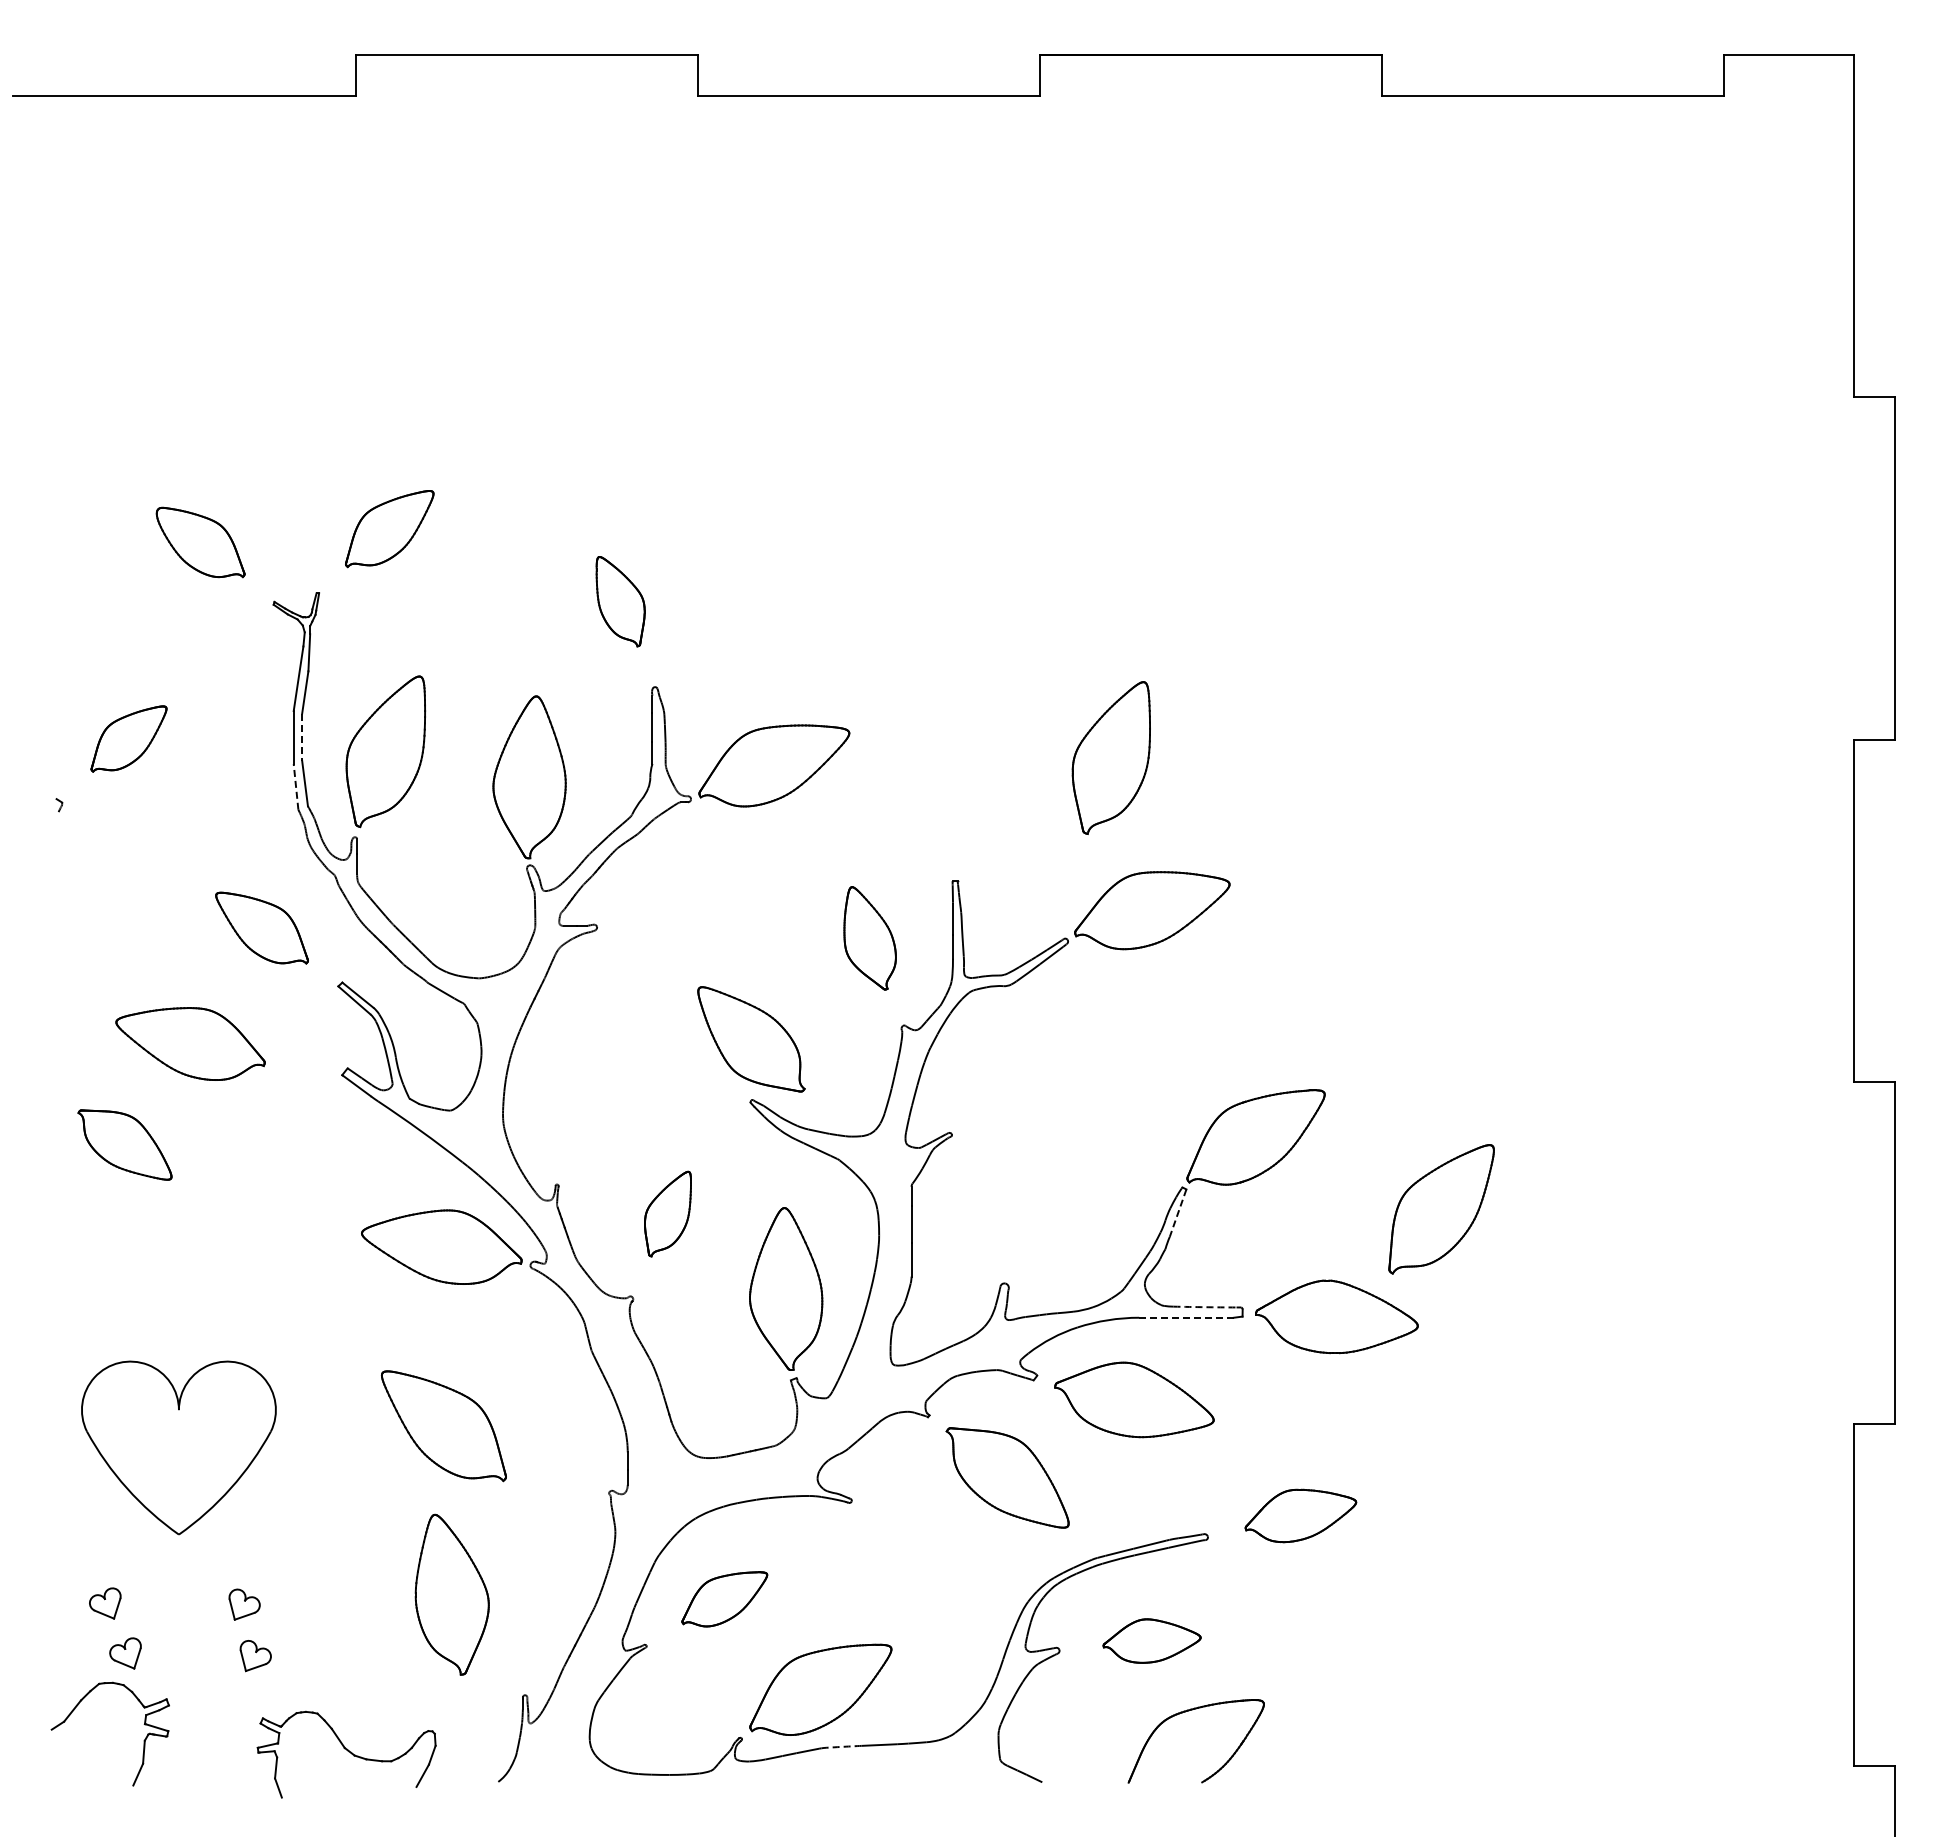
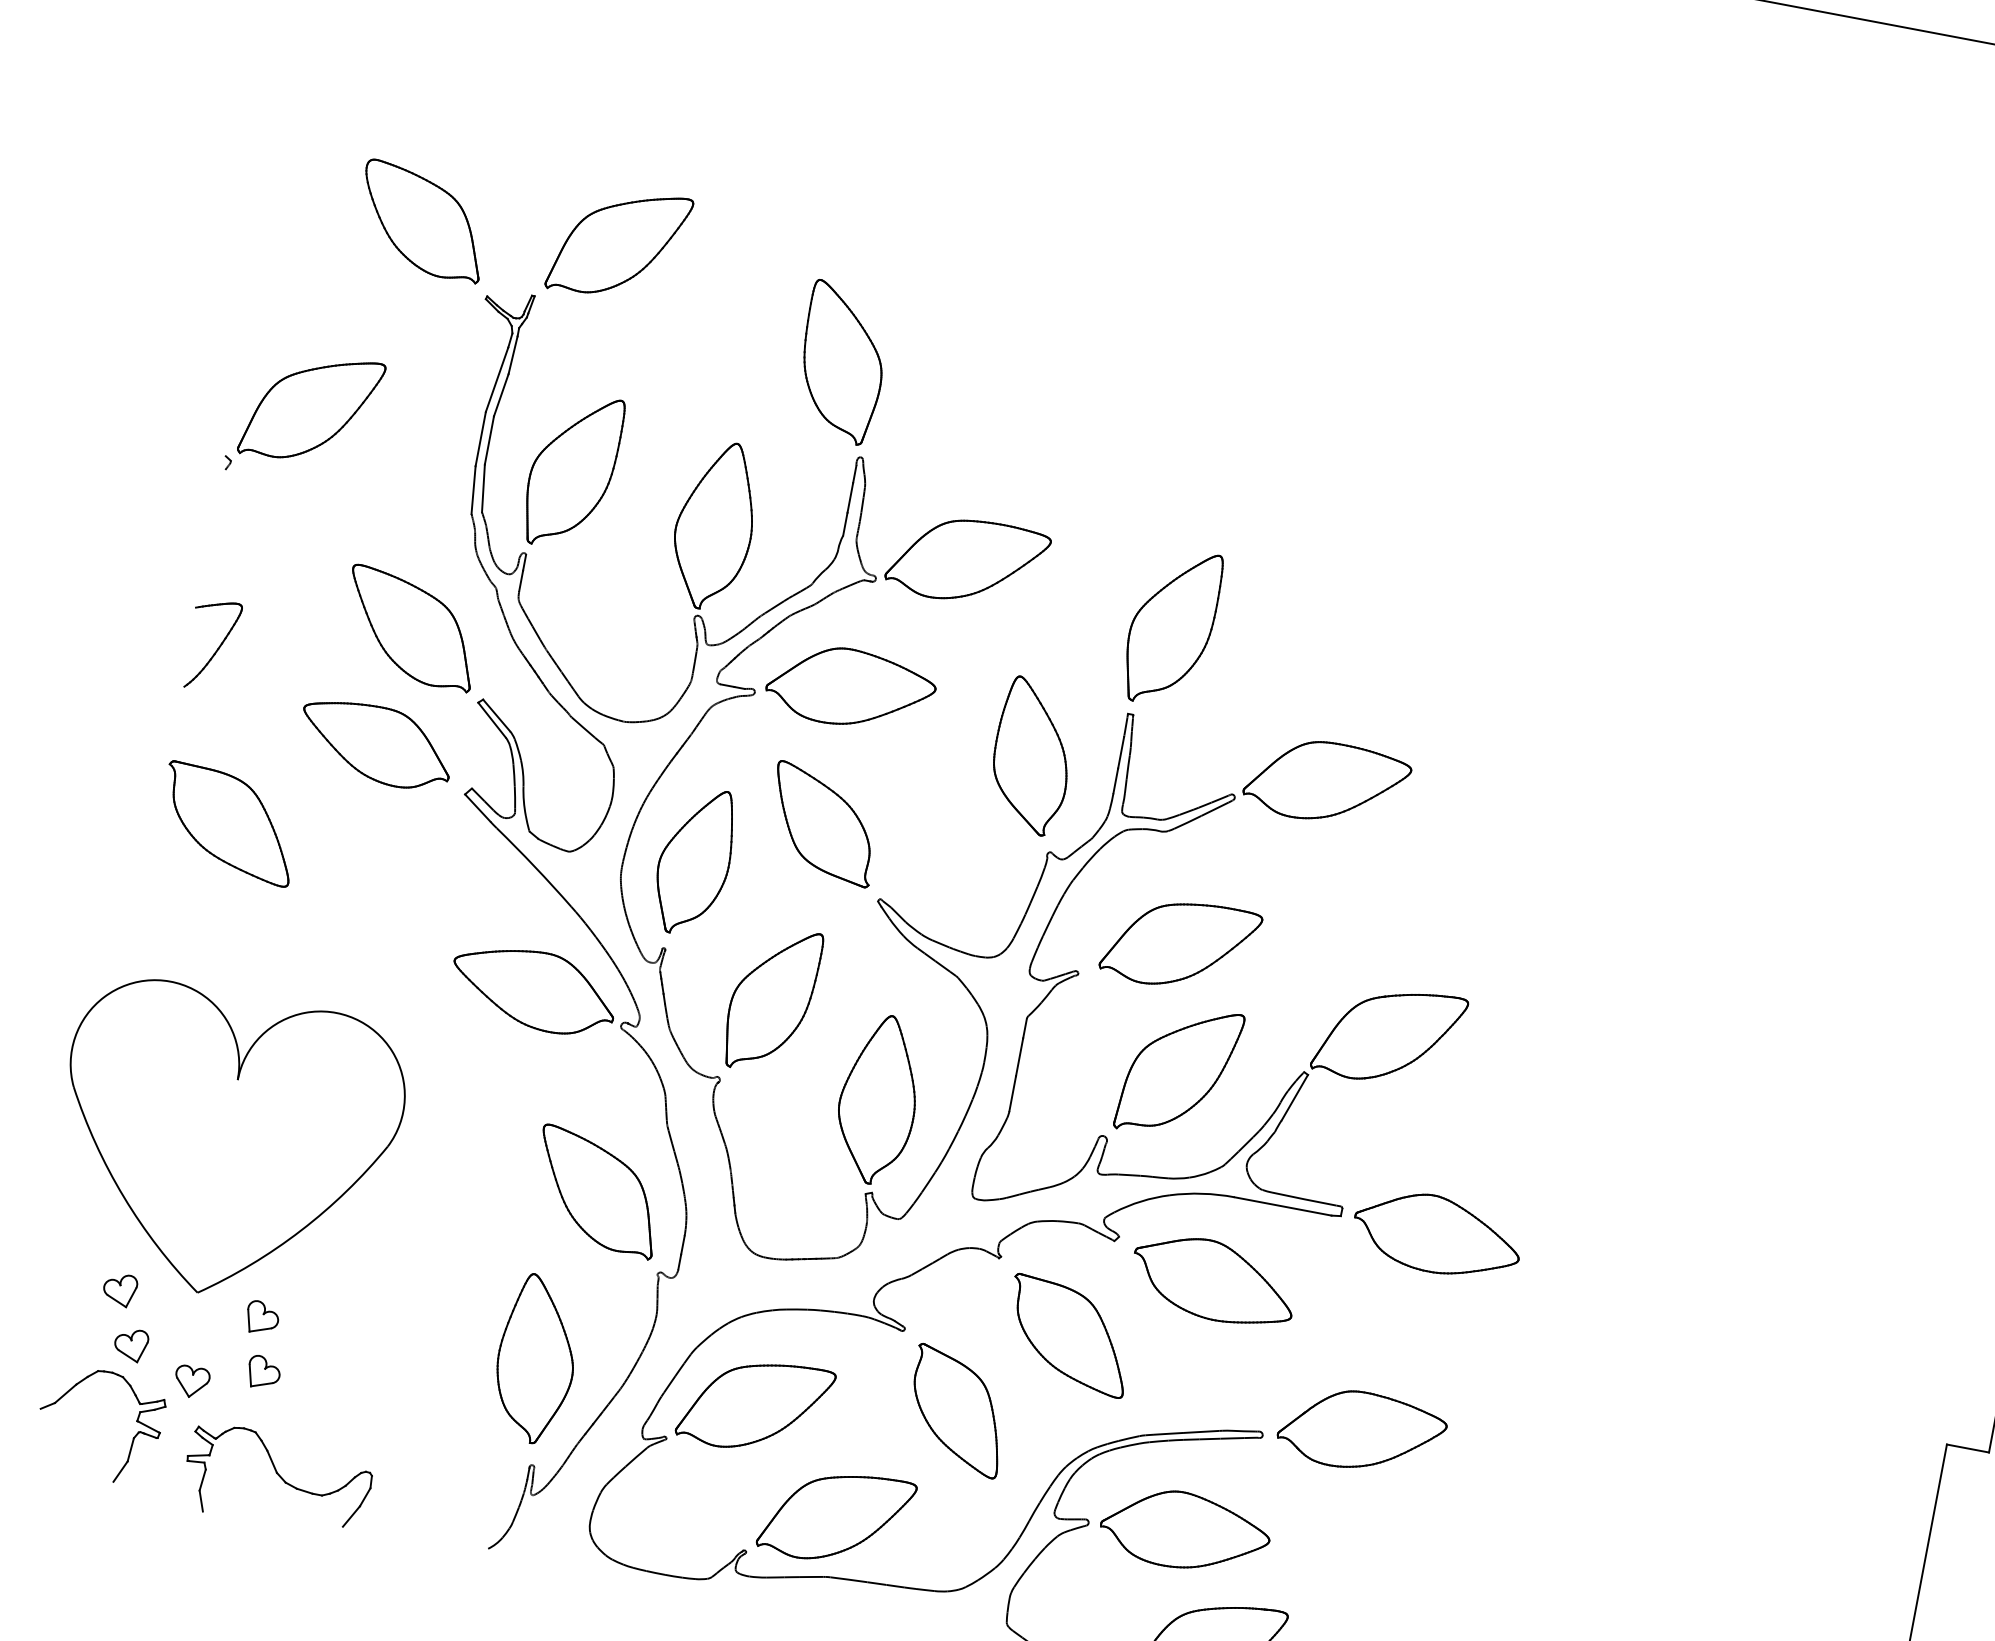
part: (389, 528) -> (619, 243), size x1.43
part: (200, 542) -> (422, 221), size x1.43
part: (620, 601) -> (841, 362), size x1.67
line: (302, 737) -> (489, 440), dashed -> solid
part: (128, 738) -> (311, 408), size x1.67
part: (1110, 757) -> (1170, 626), moved
line: (296, 786) -> (474, 489), dashed -> solid
part: (686, 906) -> (850, 688), added
part: (261, 927) -> (410, 627), size x1.43
part: (869, 938) -> (1031, 756), size x1.43
part: (82, 982) -> (216, 649), added
part: (751, 1039) -> (823, 824), moved
part: (190, 1043) -> (376, 744), moved
part: (1042, 1089) -> (1179, 944), added
part: (570, 1097) -> (694, 861), added
part: (124, 1144) -> (228, 823), size x1.43
part: (1441, 1209) -> (1179, 1071), moved
part: (667, 1213) -> (771, 999), size x1.67
line: (1177, 1213) -> (1294, 1097), dashed -> solid
arc: (1204, 1307) -> (1303, 1199), dashed -> solid
line: (1185, 1317) -> (1282, 1205), dashed -> solid
part: (443, 1426) -> (597, 1192), moved
part: (178, 1447) -> (225, 1144), size x1.67
part: (1300, 1515) -> (1361, 1431), size x1.43
part: (915, 1568) -> (956, 1410), added
part: (451, 1594) -> (535, 1358), moved
part: (724, 1599) -> (755, 1405), size x1.67
part: (1151, 1640) -> (1184, 1530), size x1.67
part: (189, 1677) -> (191, 1382), added
arc: (843, 1746) -> (848, 1579), dashed -> solid
part: (346, 1754) -> (277, 1479), moved

